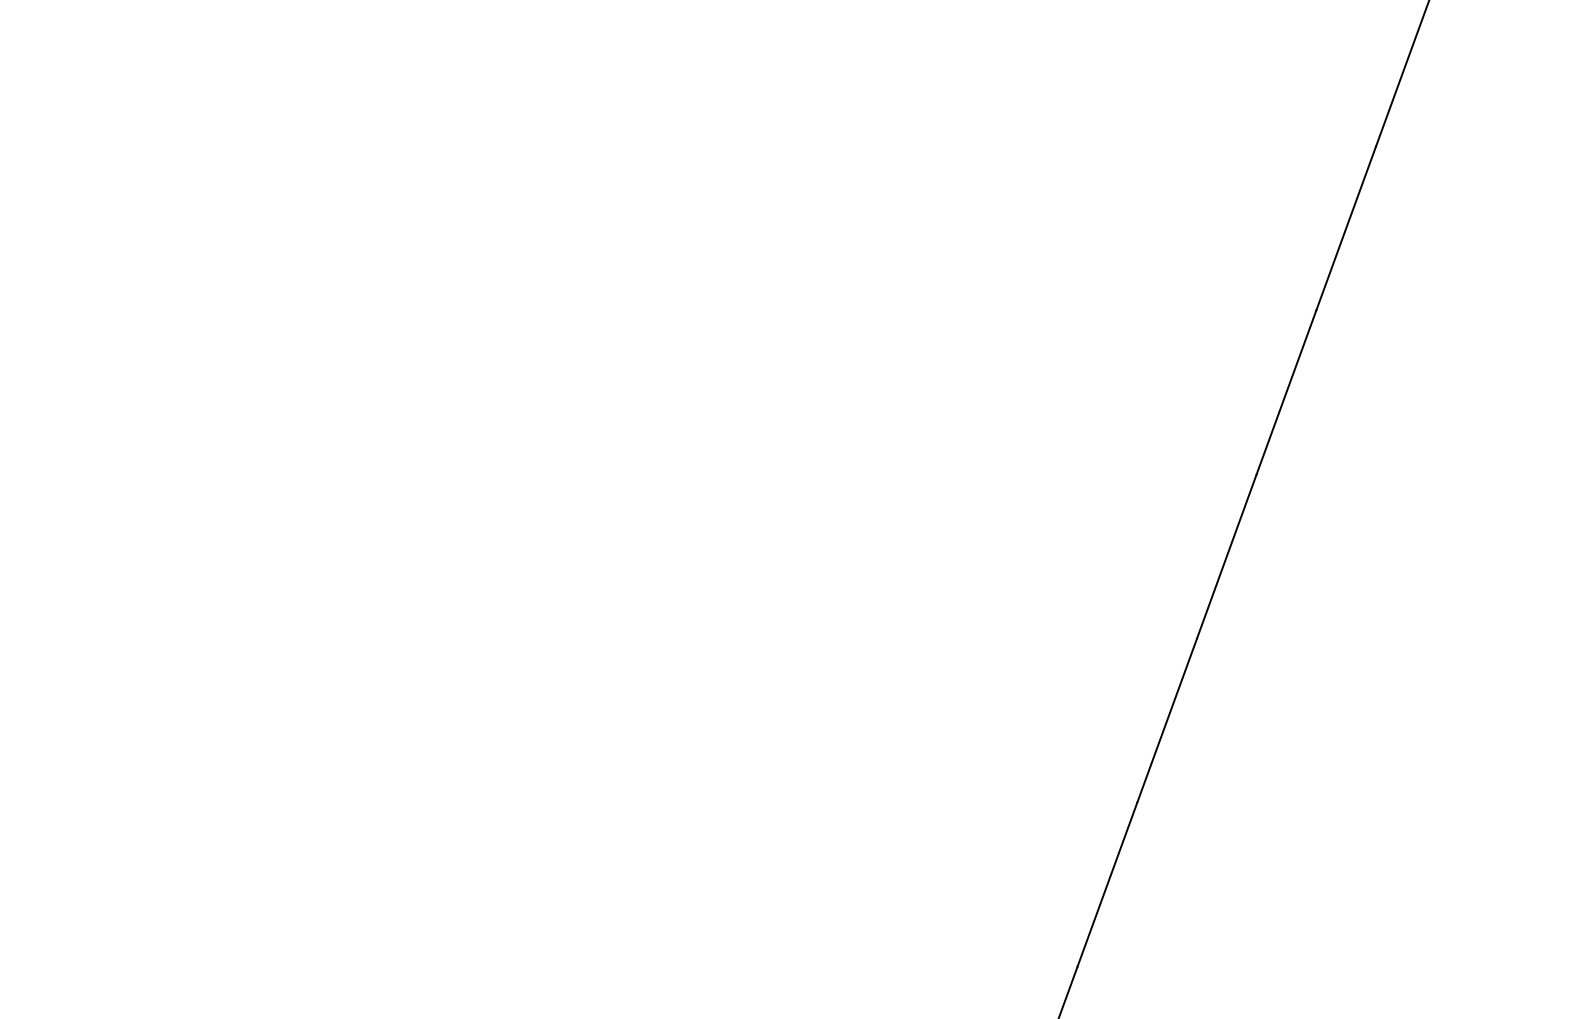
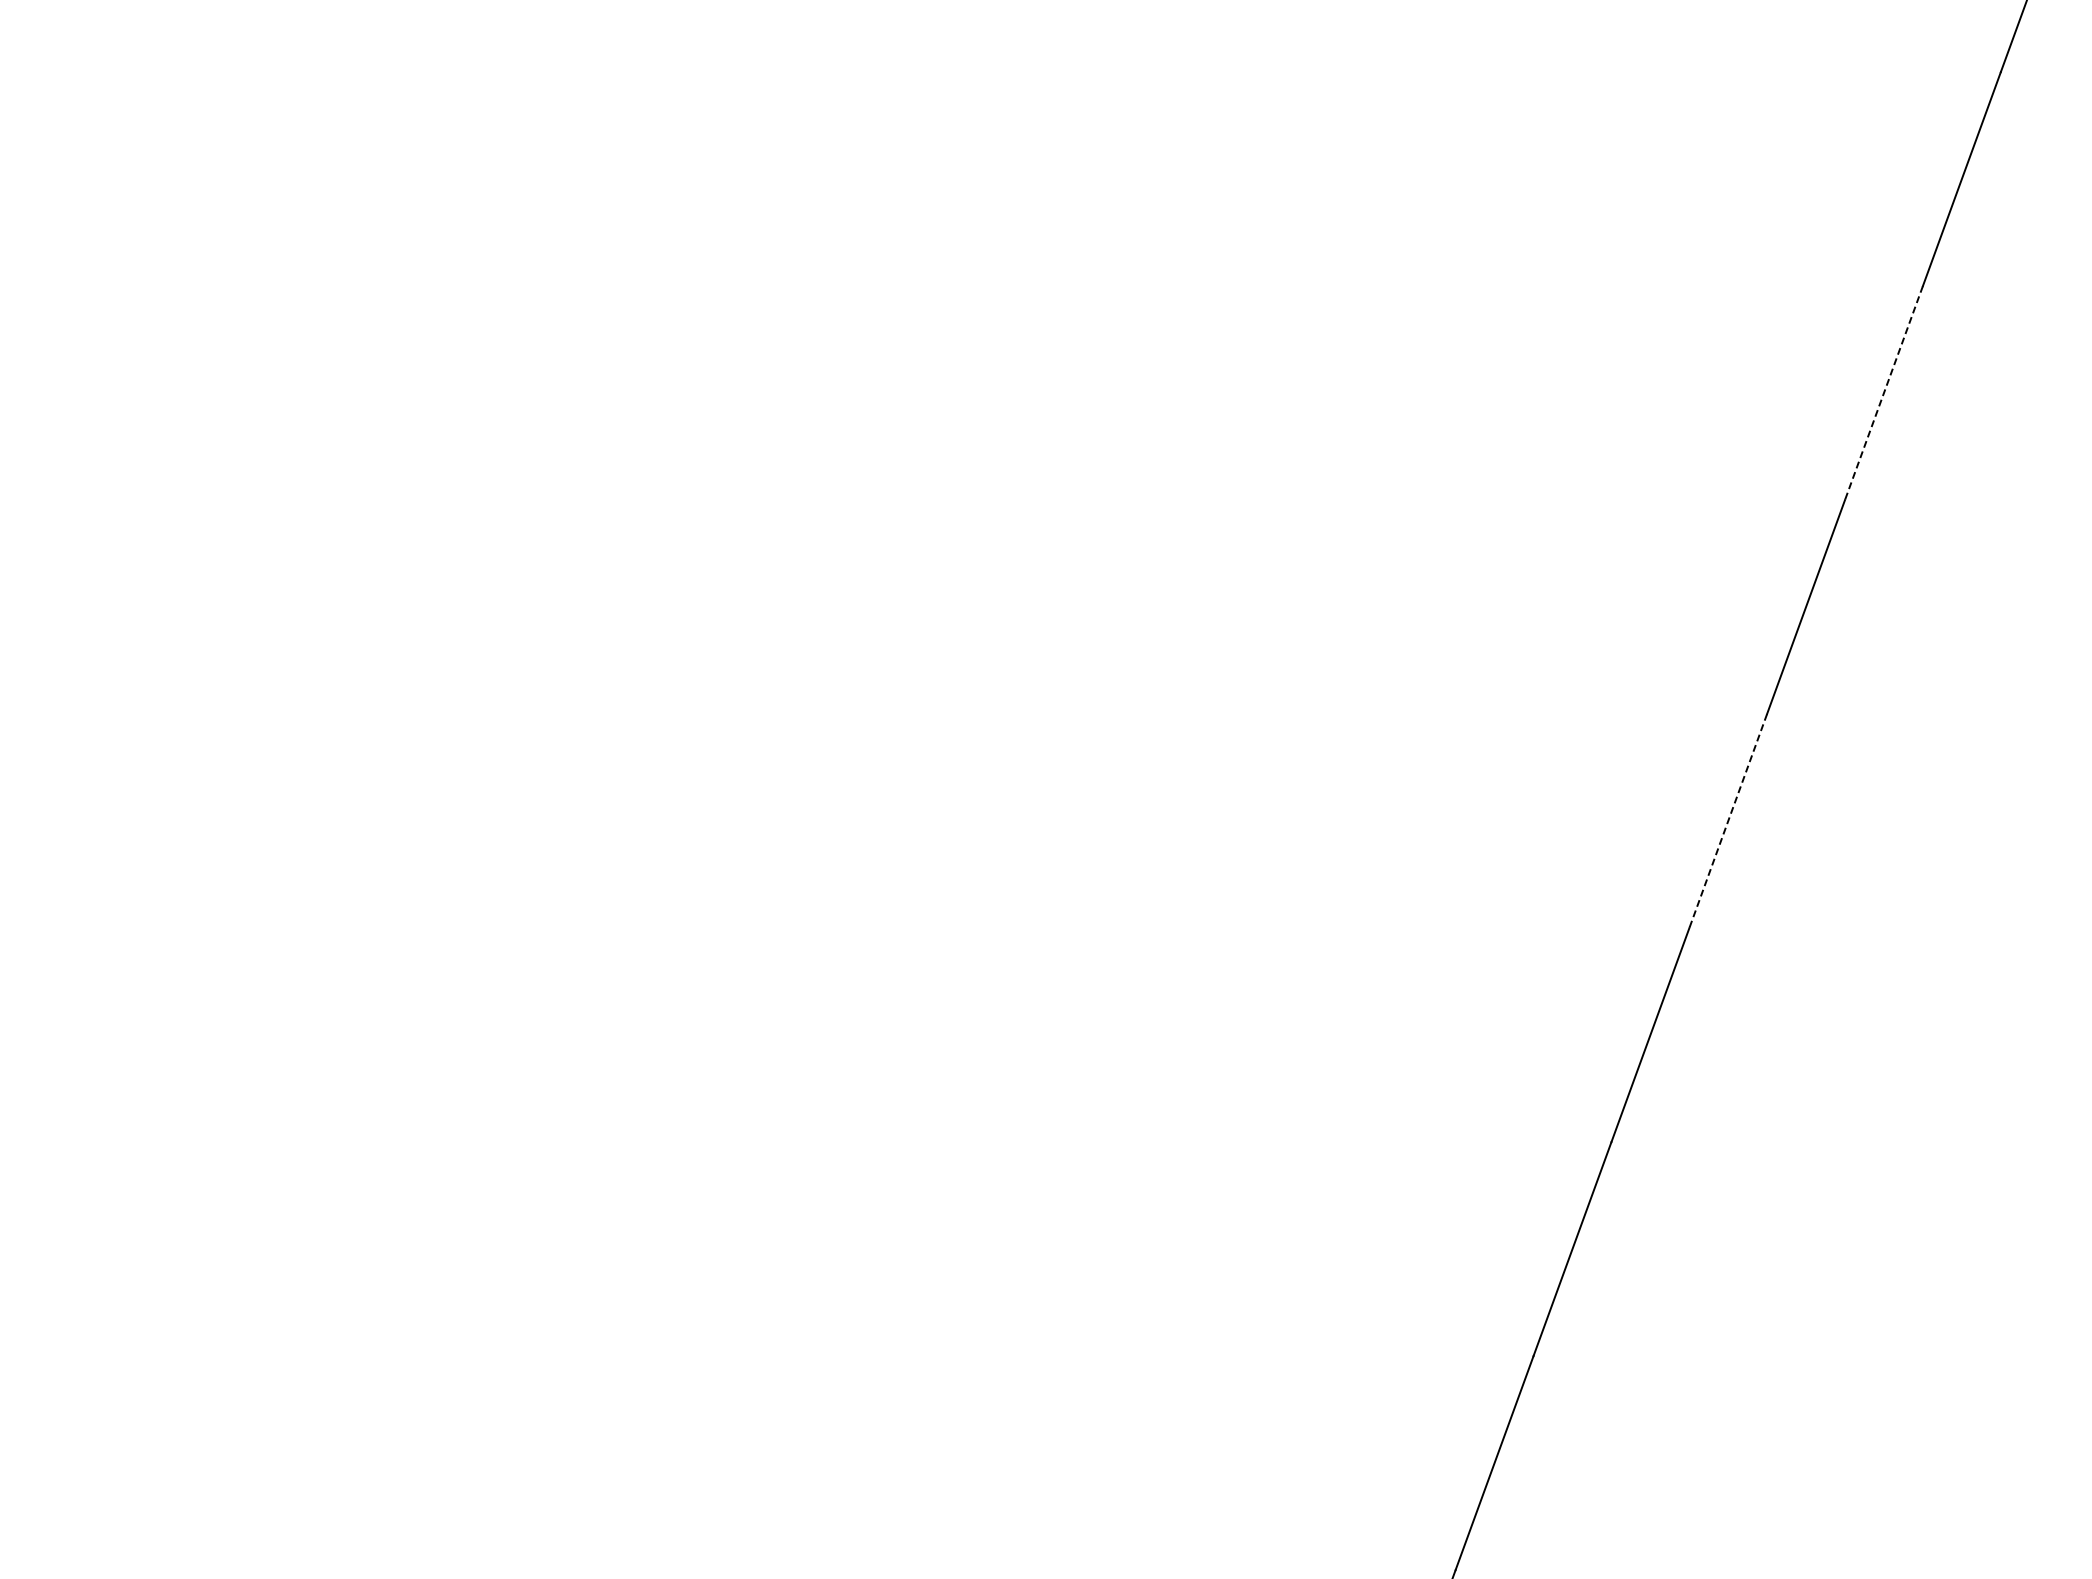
line: (1345, 228) -> (1883, 393), solid -> dashed
line: (1226, 556) -> (1728, 821), solid -> dashed

